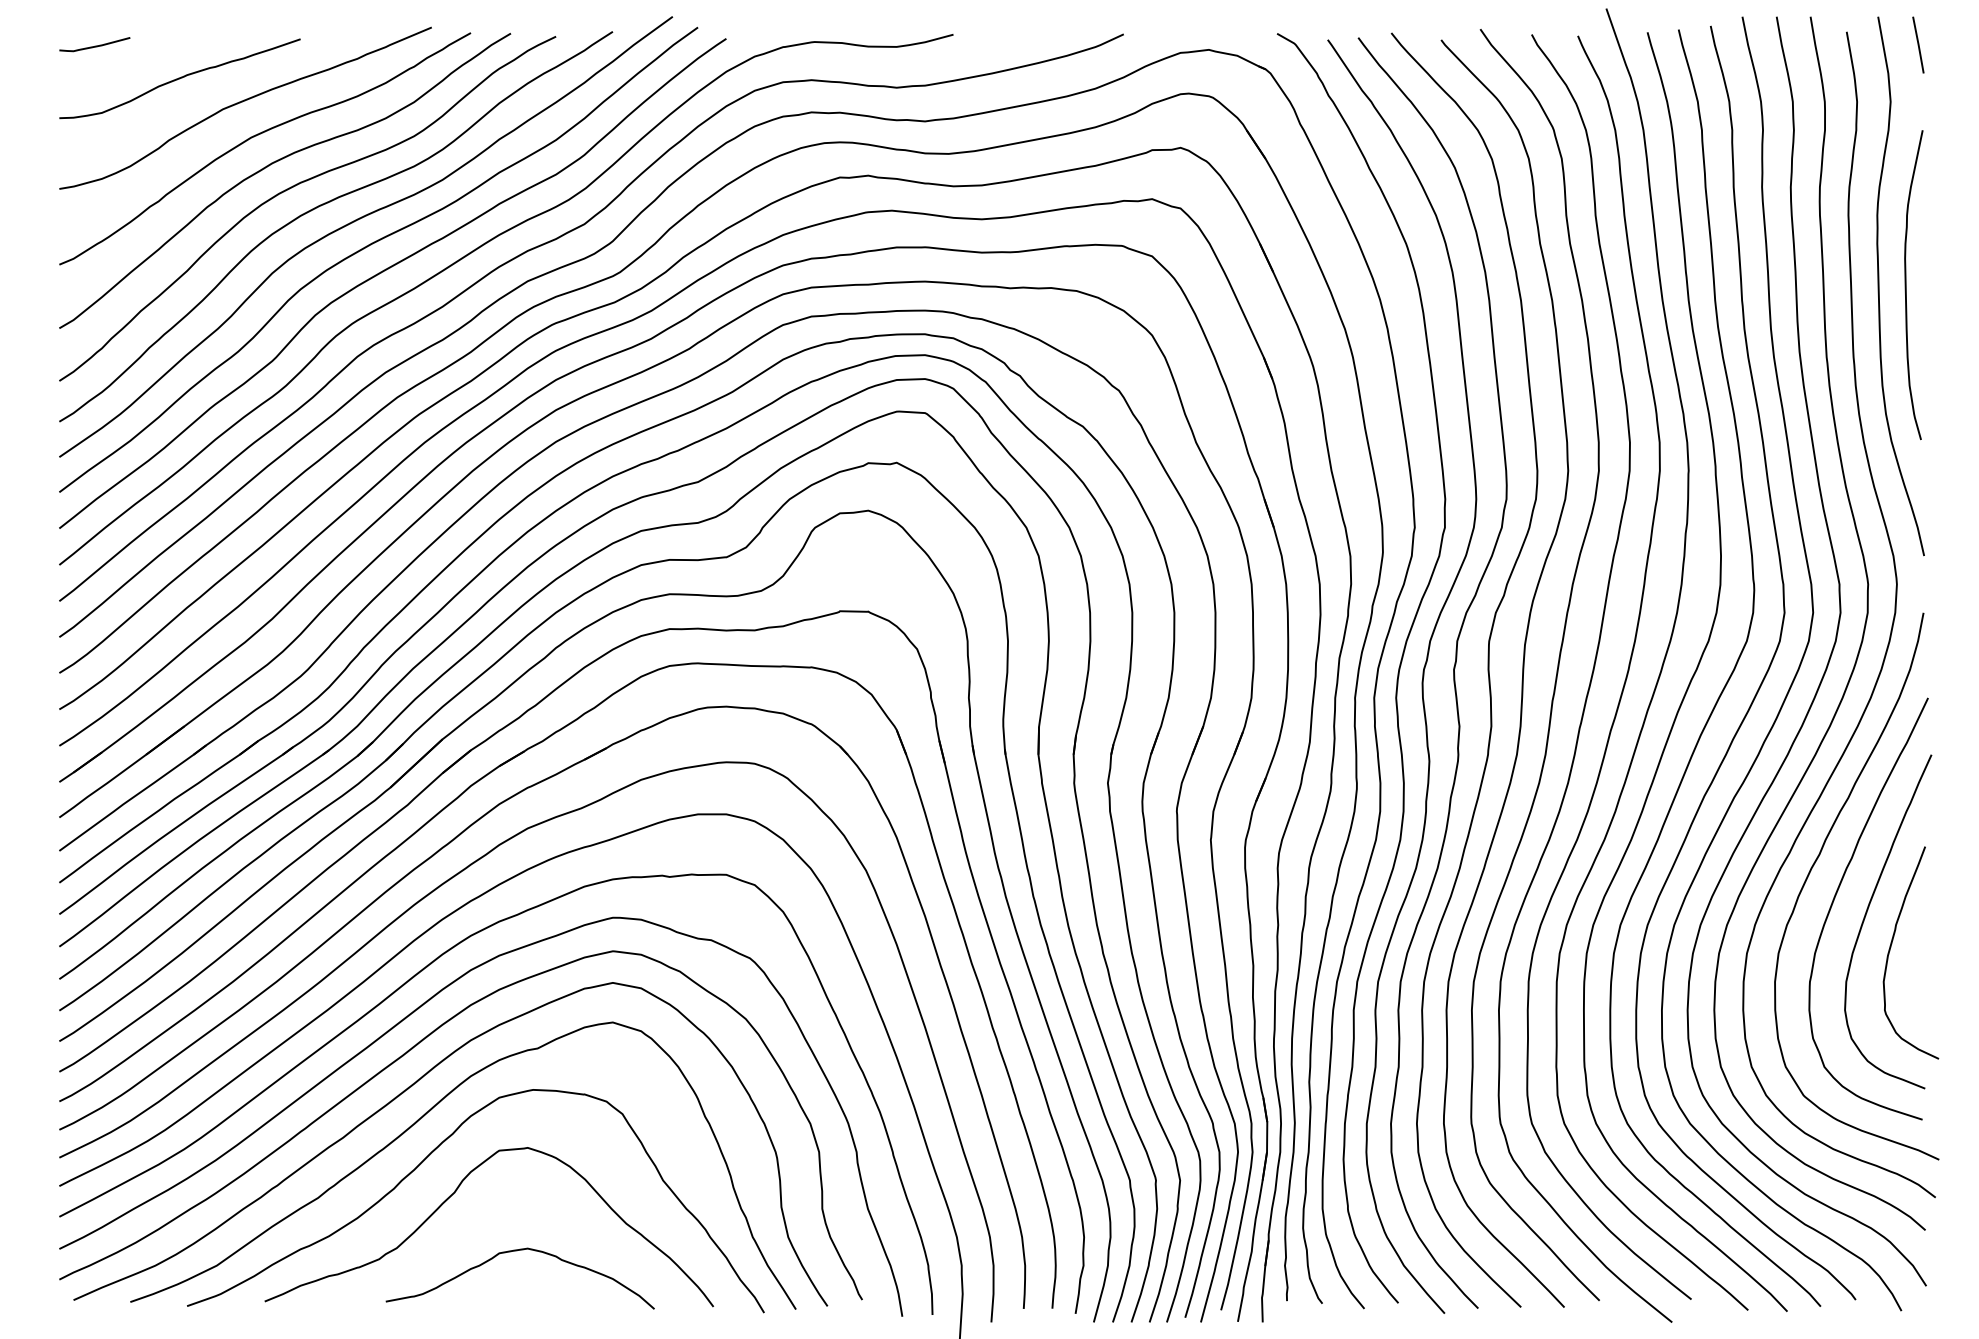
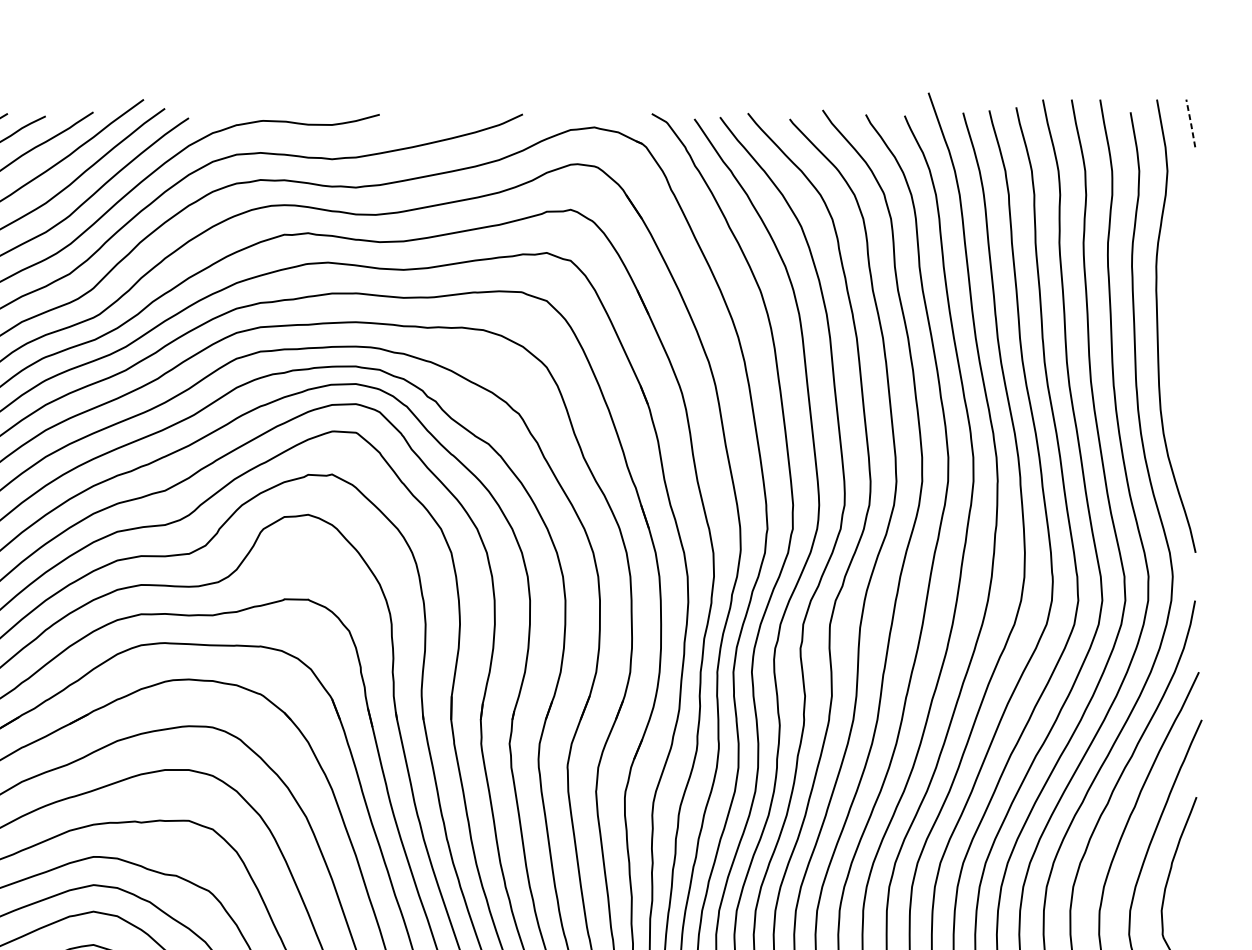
line: (1918, 45) -> (1190, 123), solid -> dashed
curve: (1906, 285) -> (1180, 325), removed

